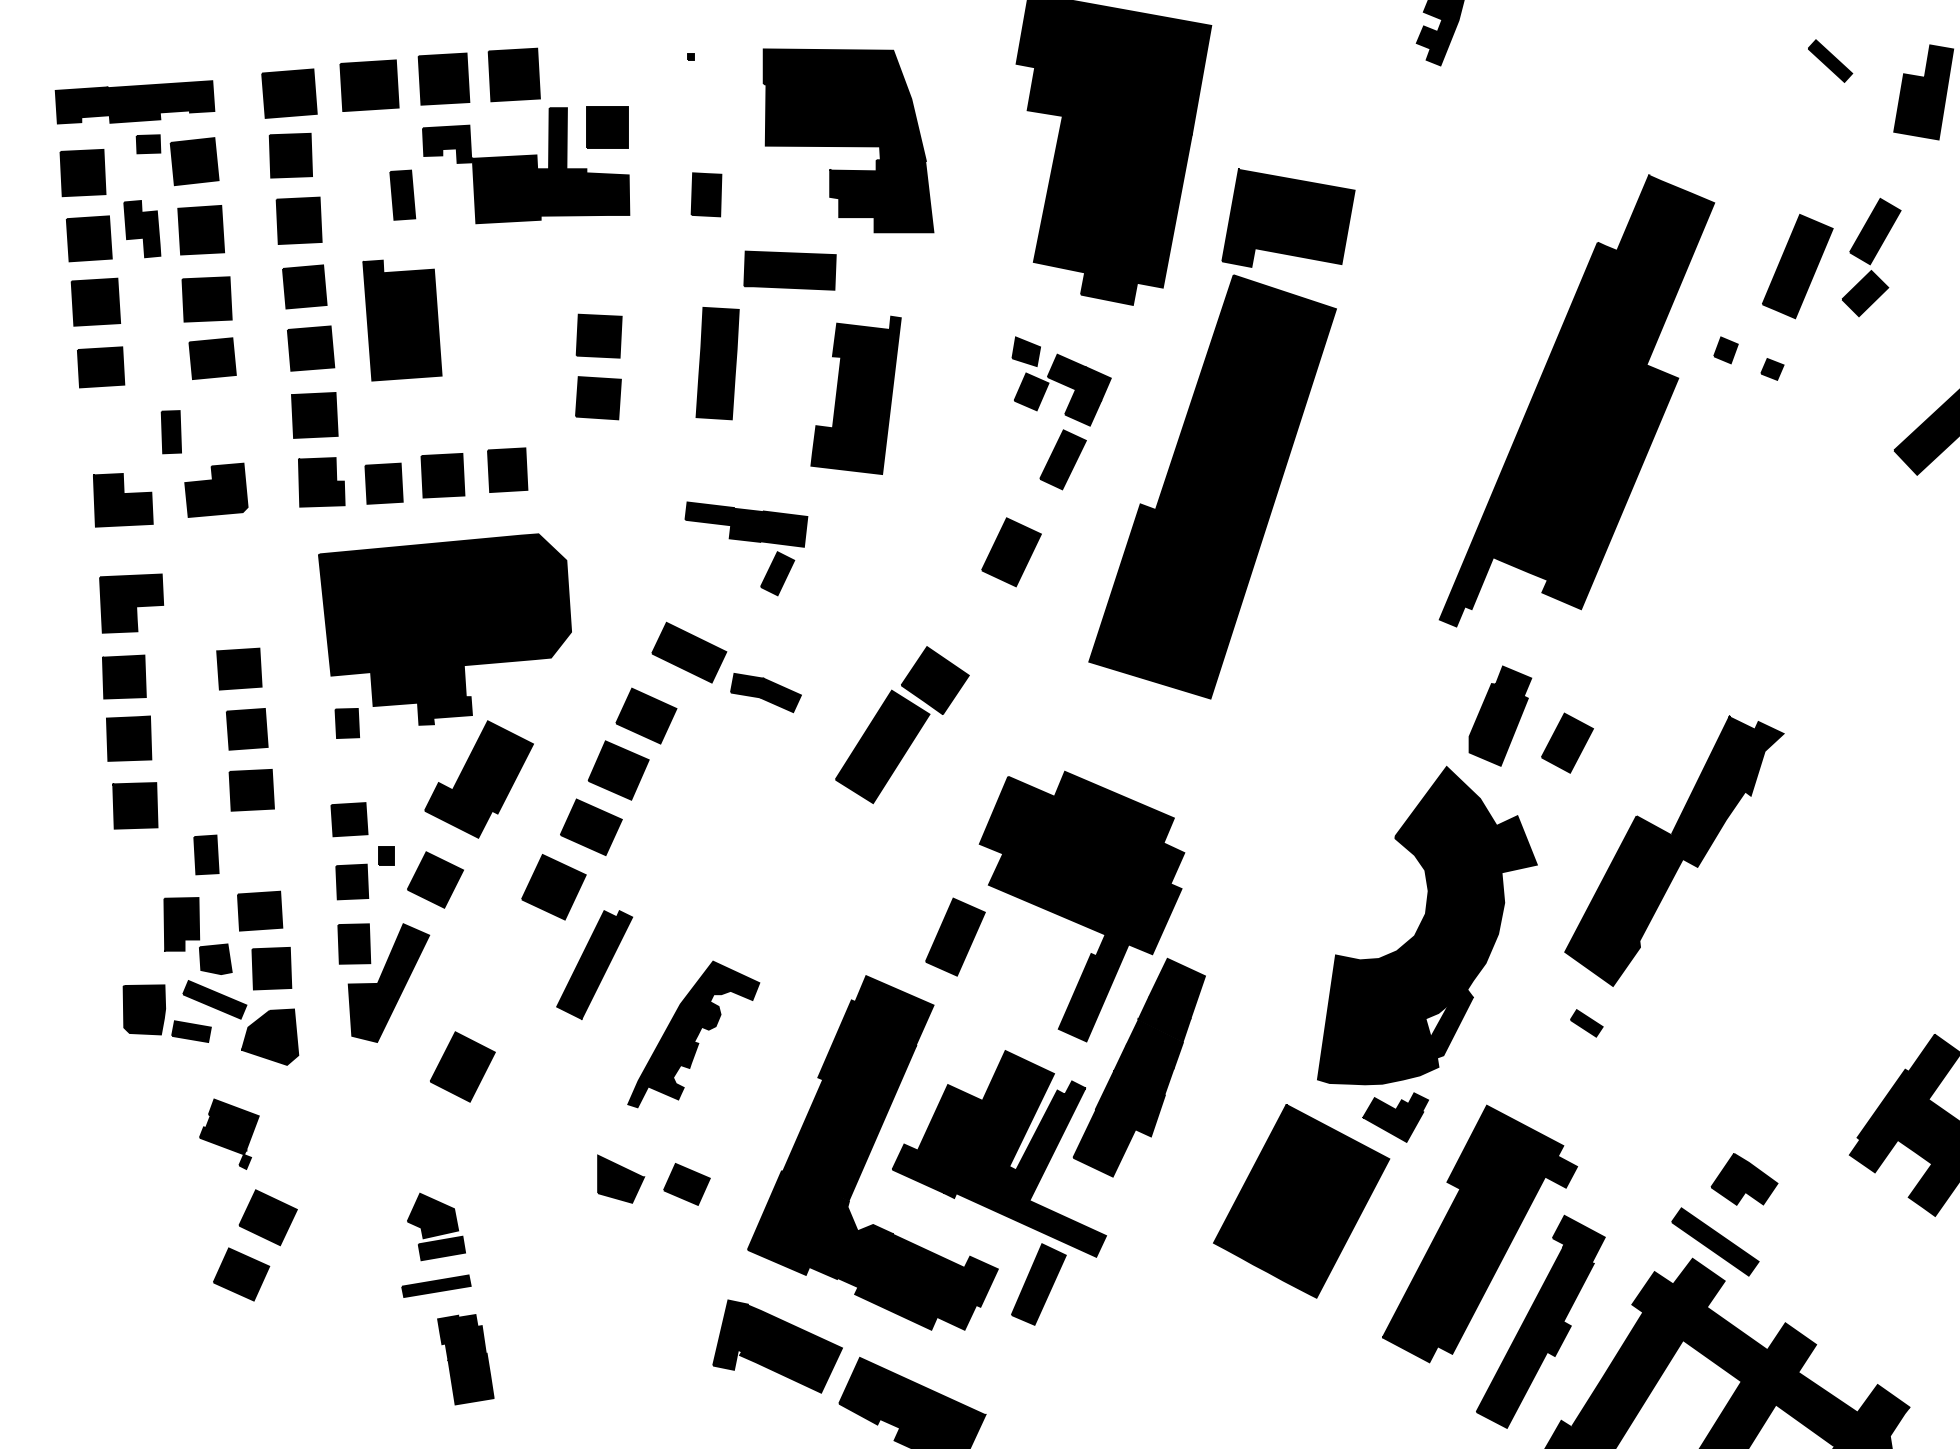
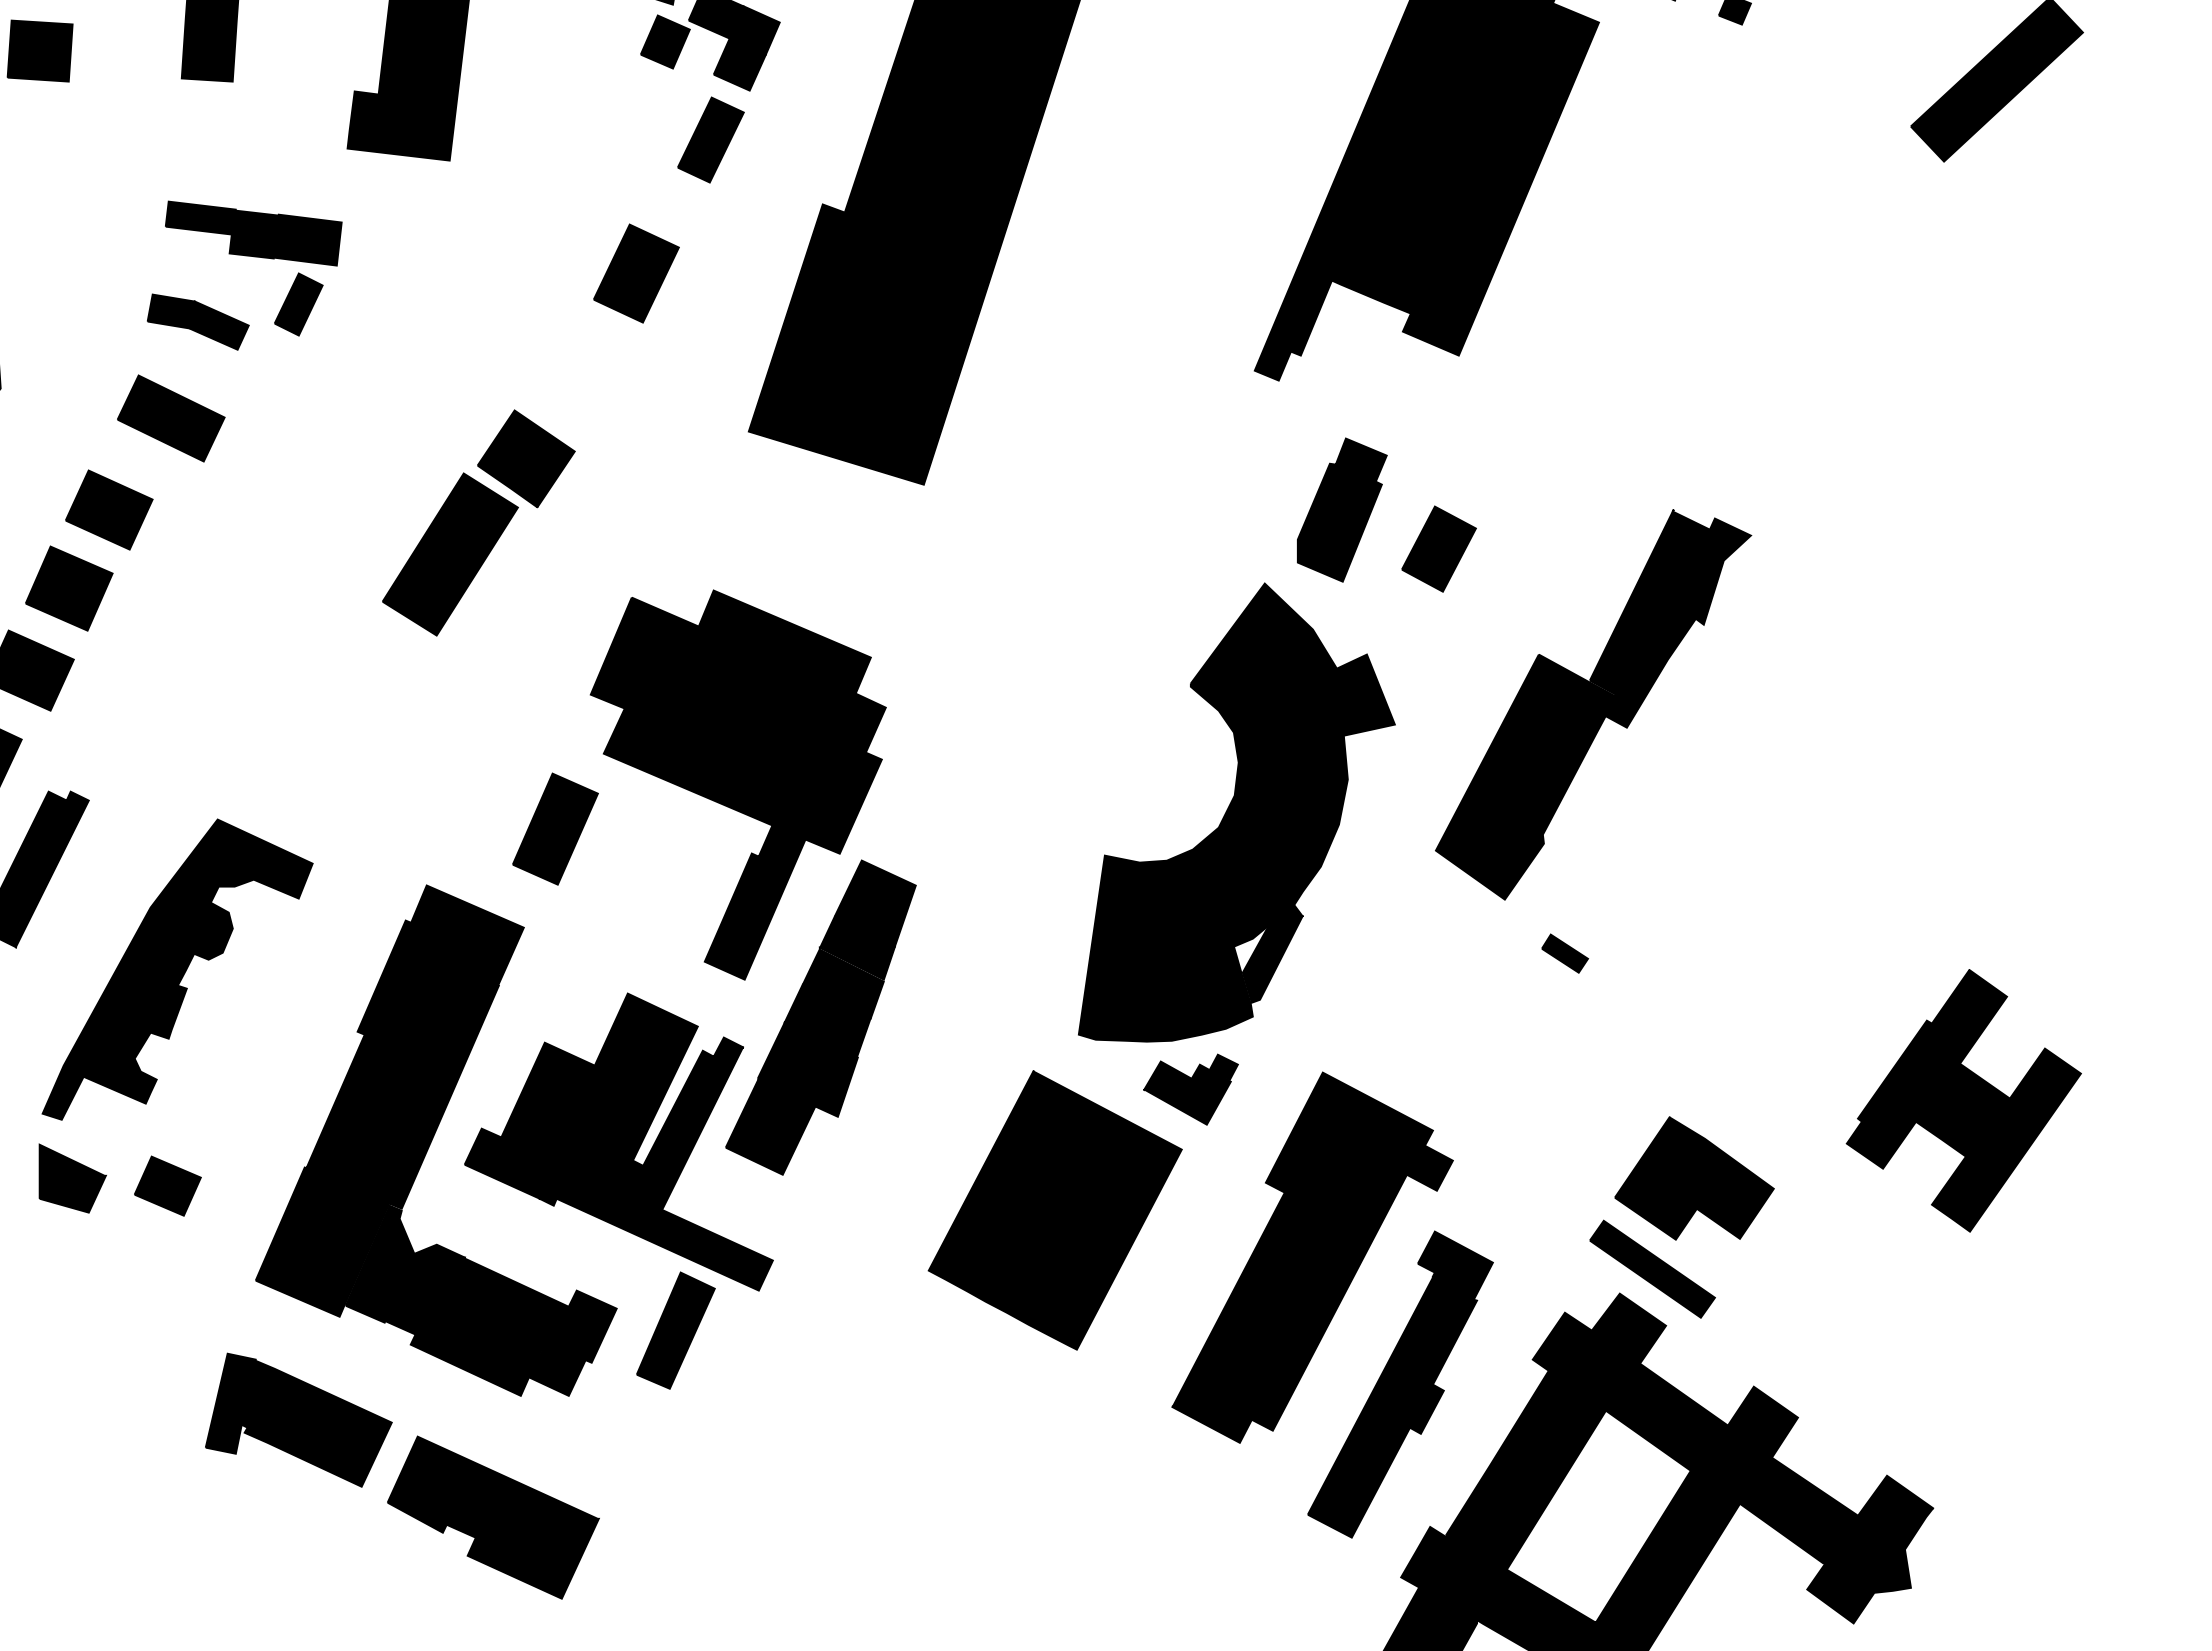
part: (765, 693) -> (197, 322), moved
part: (1586, 1023) -> (1564, 953), moved
part: (693, 1034) -> (177, 969), size x1.43
part: (1744, 1179) -> (1694, 1179), size x1.67

